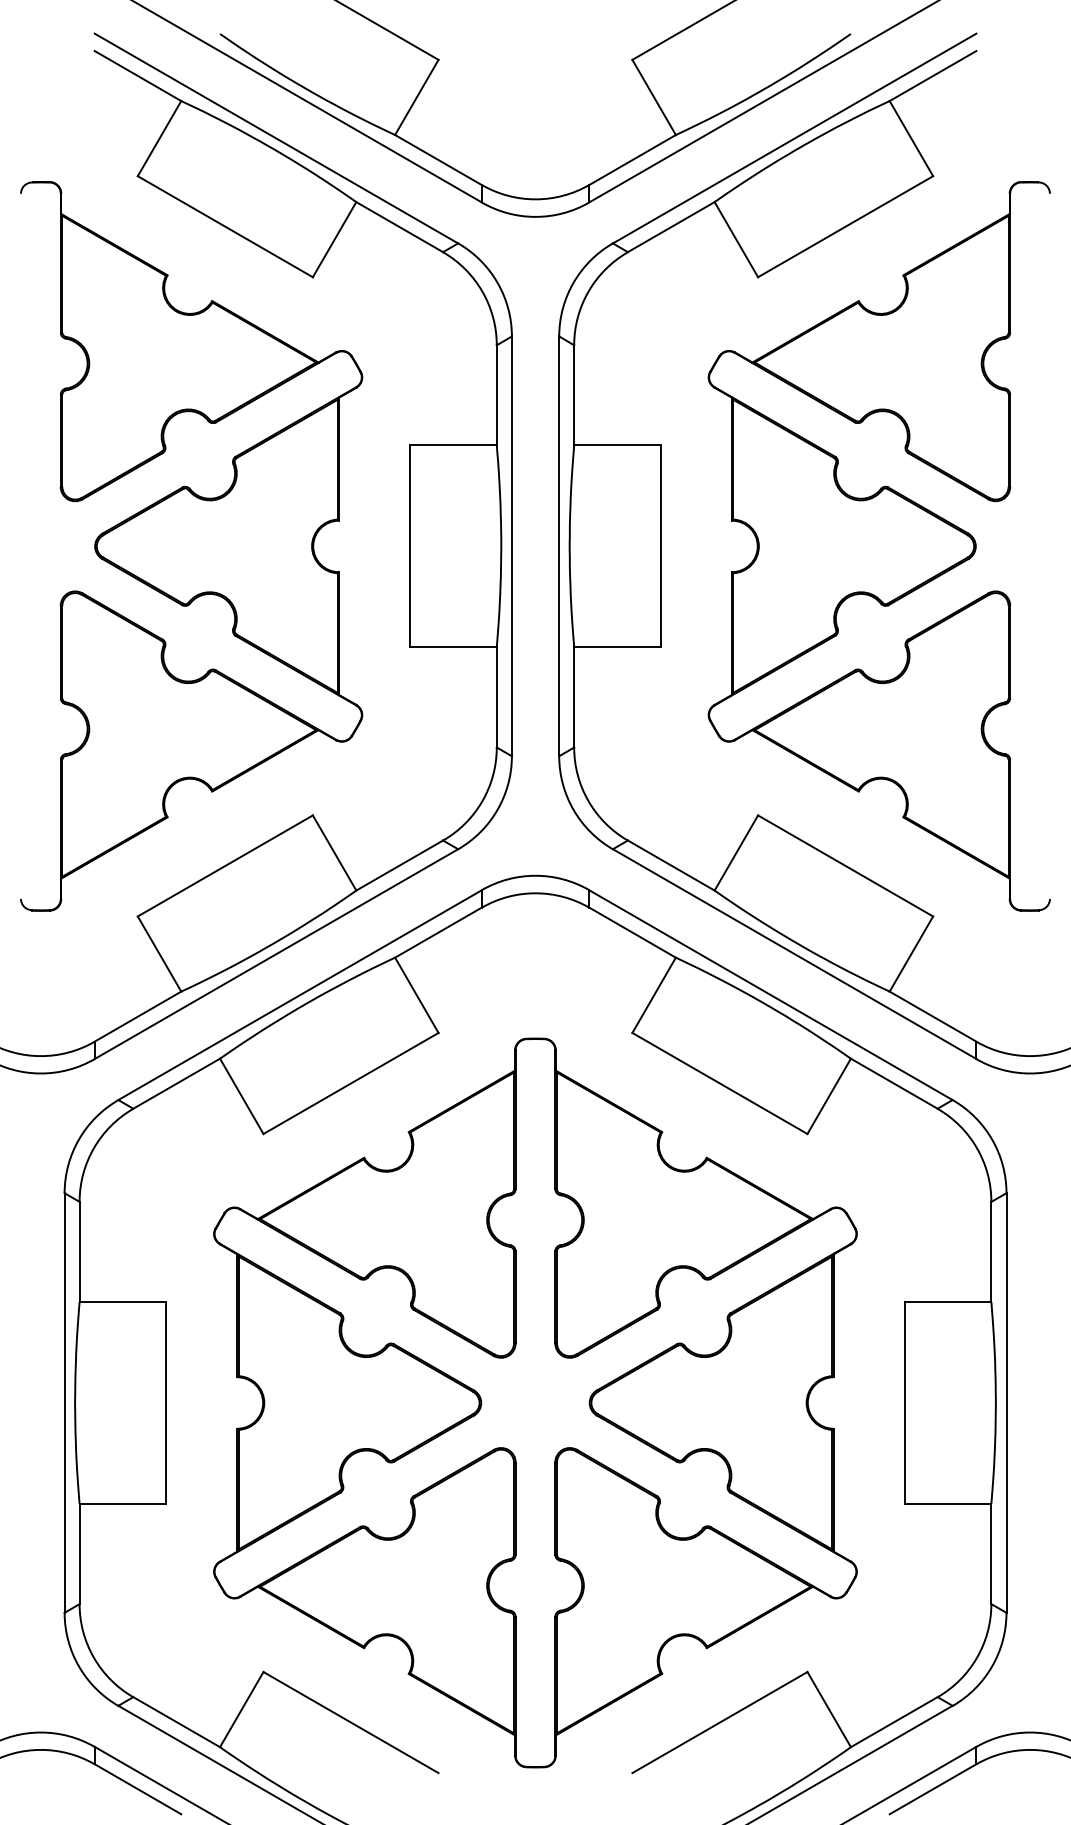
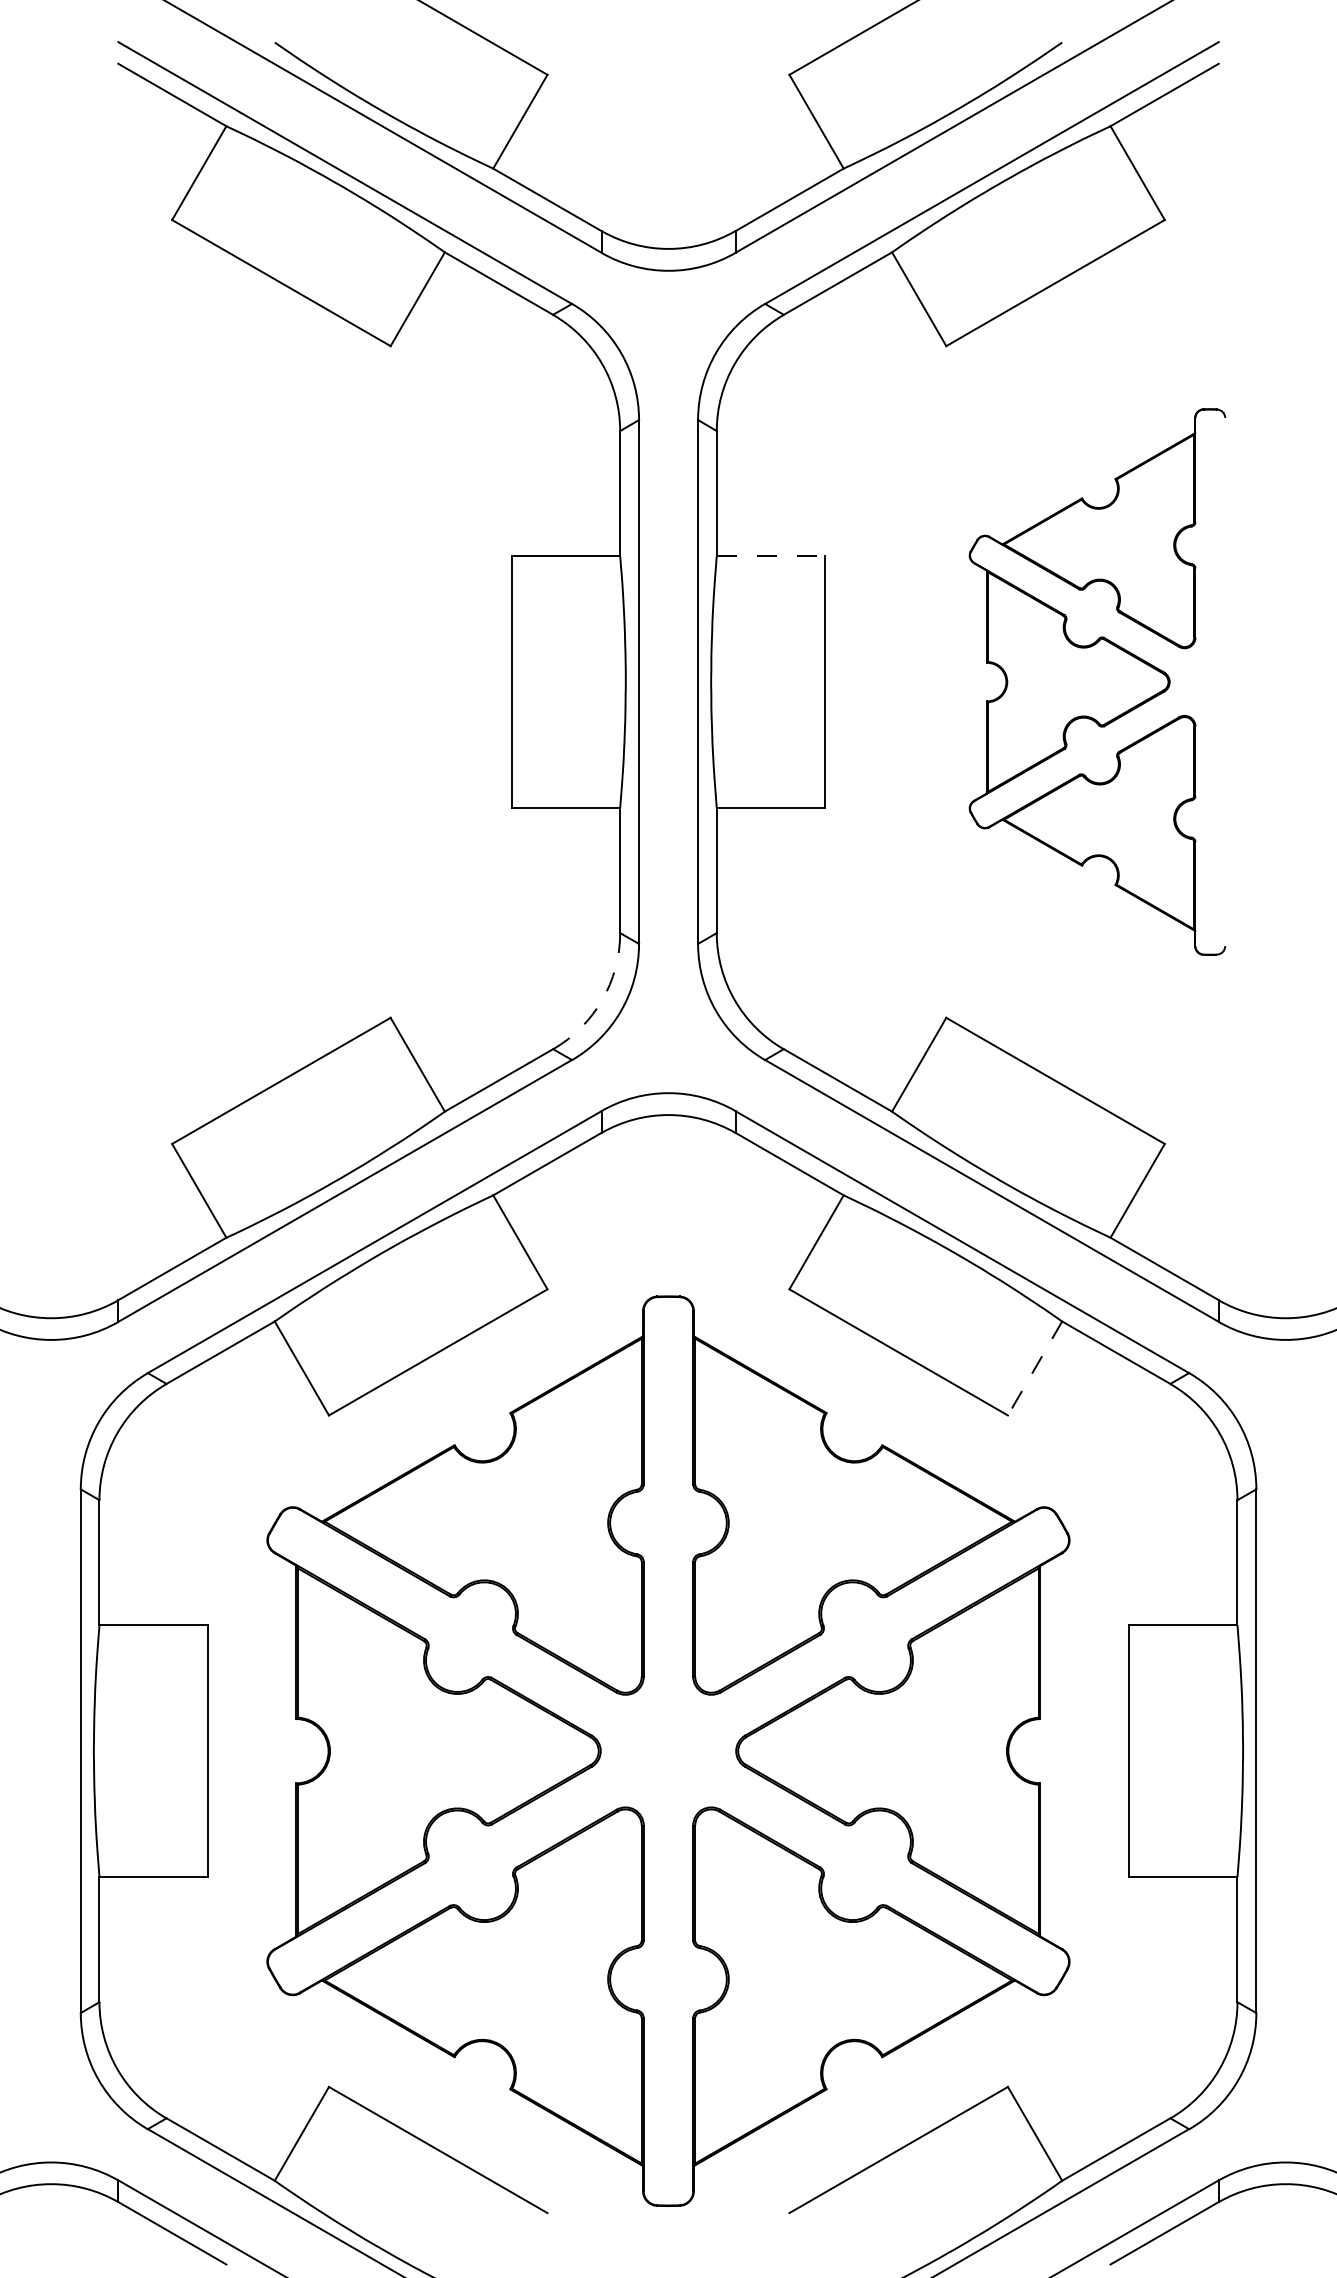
line: (618, 445) -> (772, 556), solid -> dashed
part: (191, 546) -> (239, 682), removed
part: (878, 546) -> (1096, 682), size x0.6
arc: (482, 801) -> (602, 1000), solid -> dashed
line: (828, 1096) -> (1034, 1368), solid -> dashed

